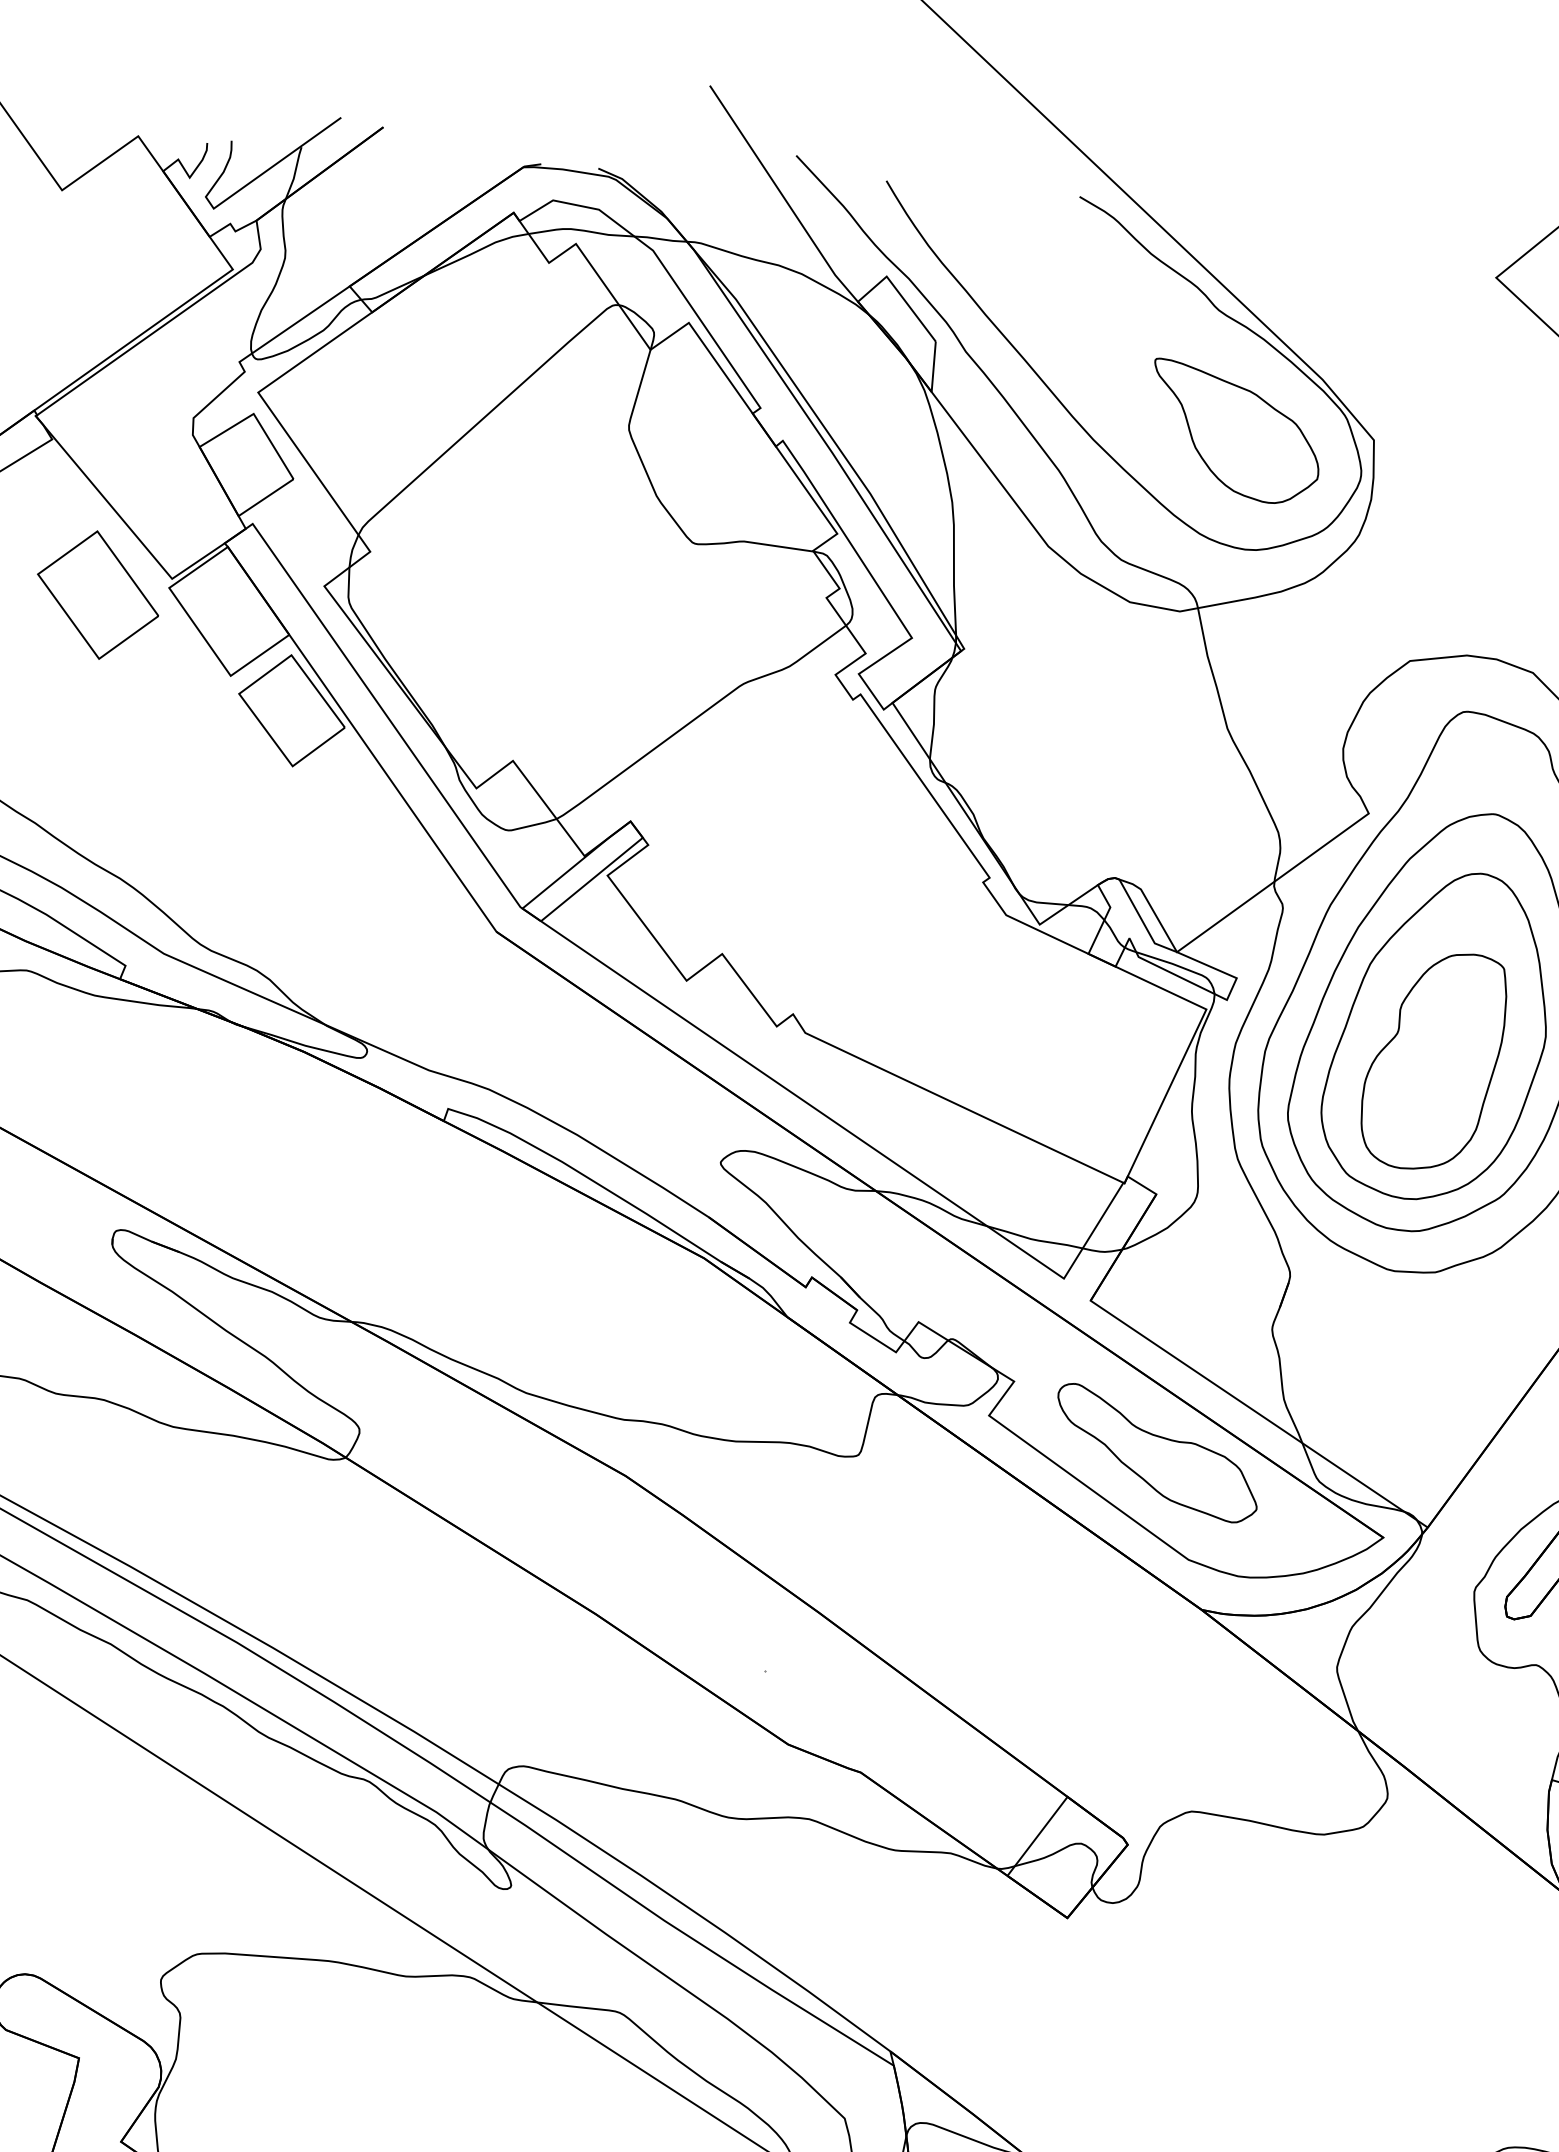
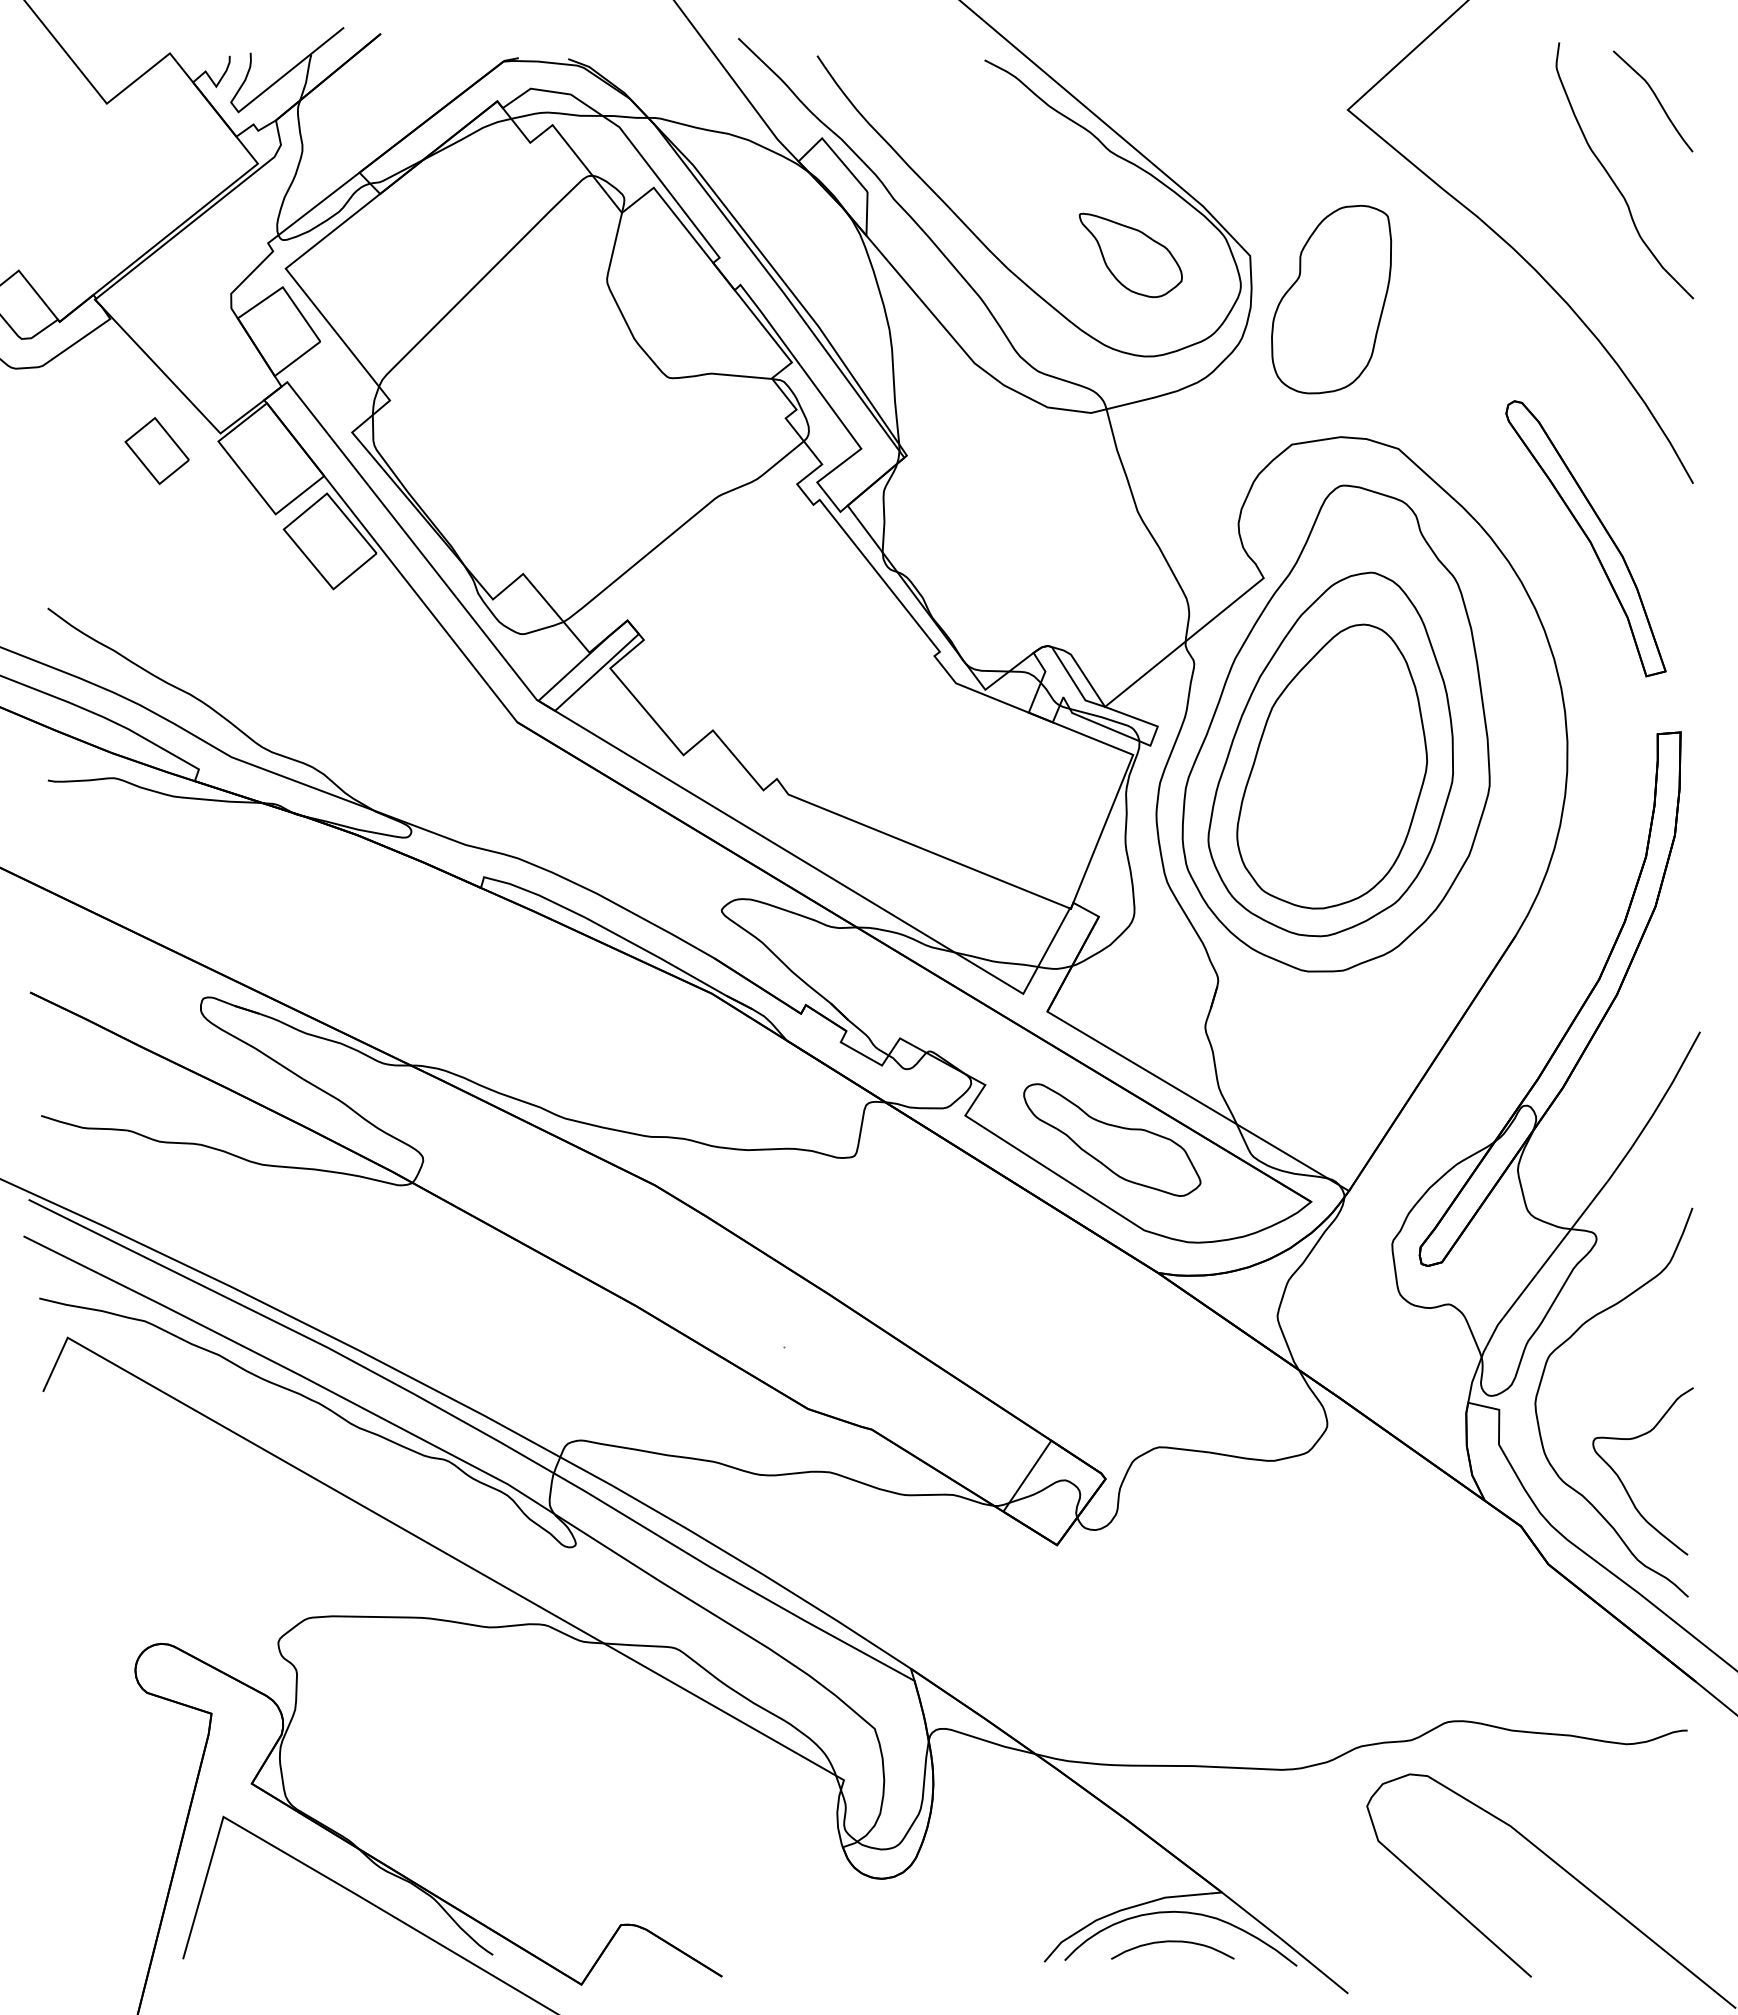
part: (1235, 431) -> (1130, 255), size x0.7
part: (97, 594) -> (156, 450), size x0.6
part: (1433, 1061) -> (1331, 299), moved

